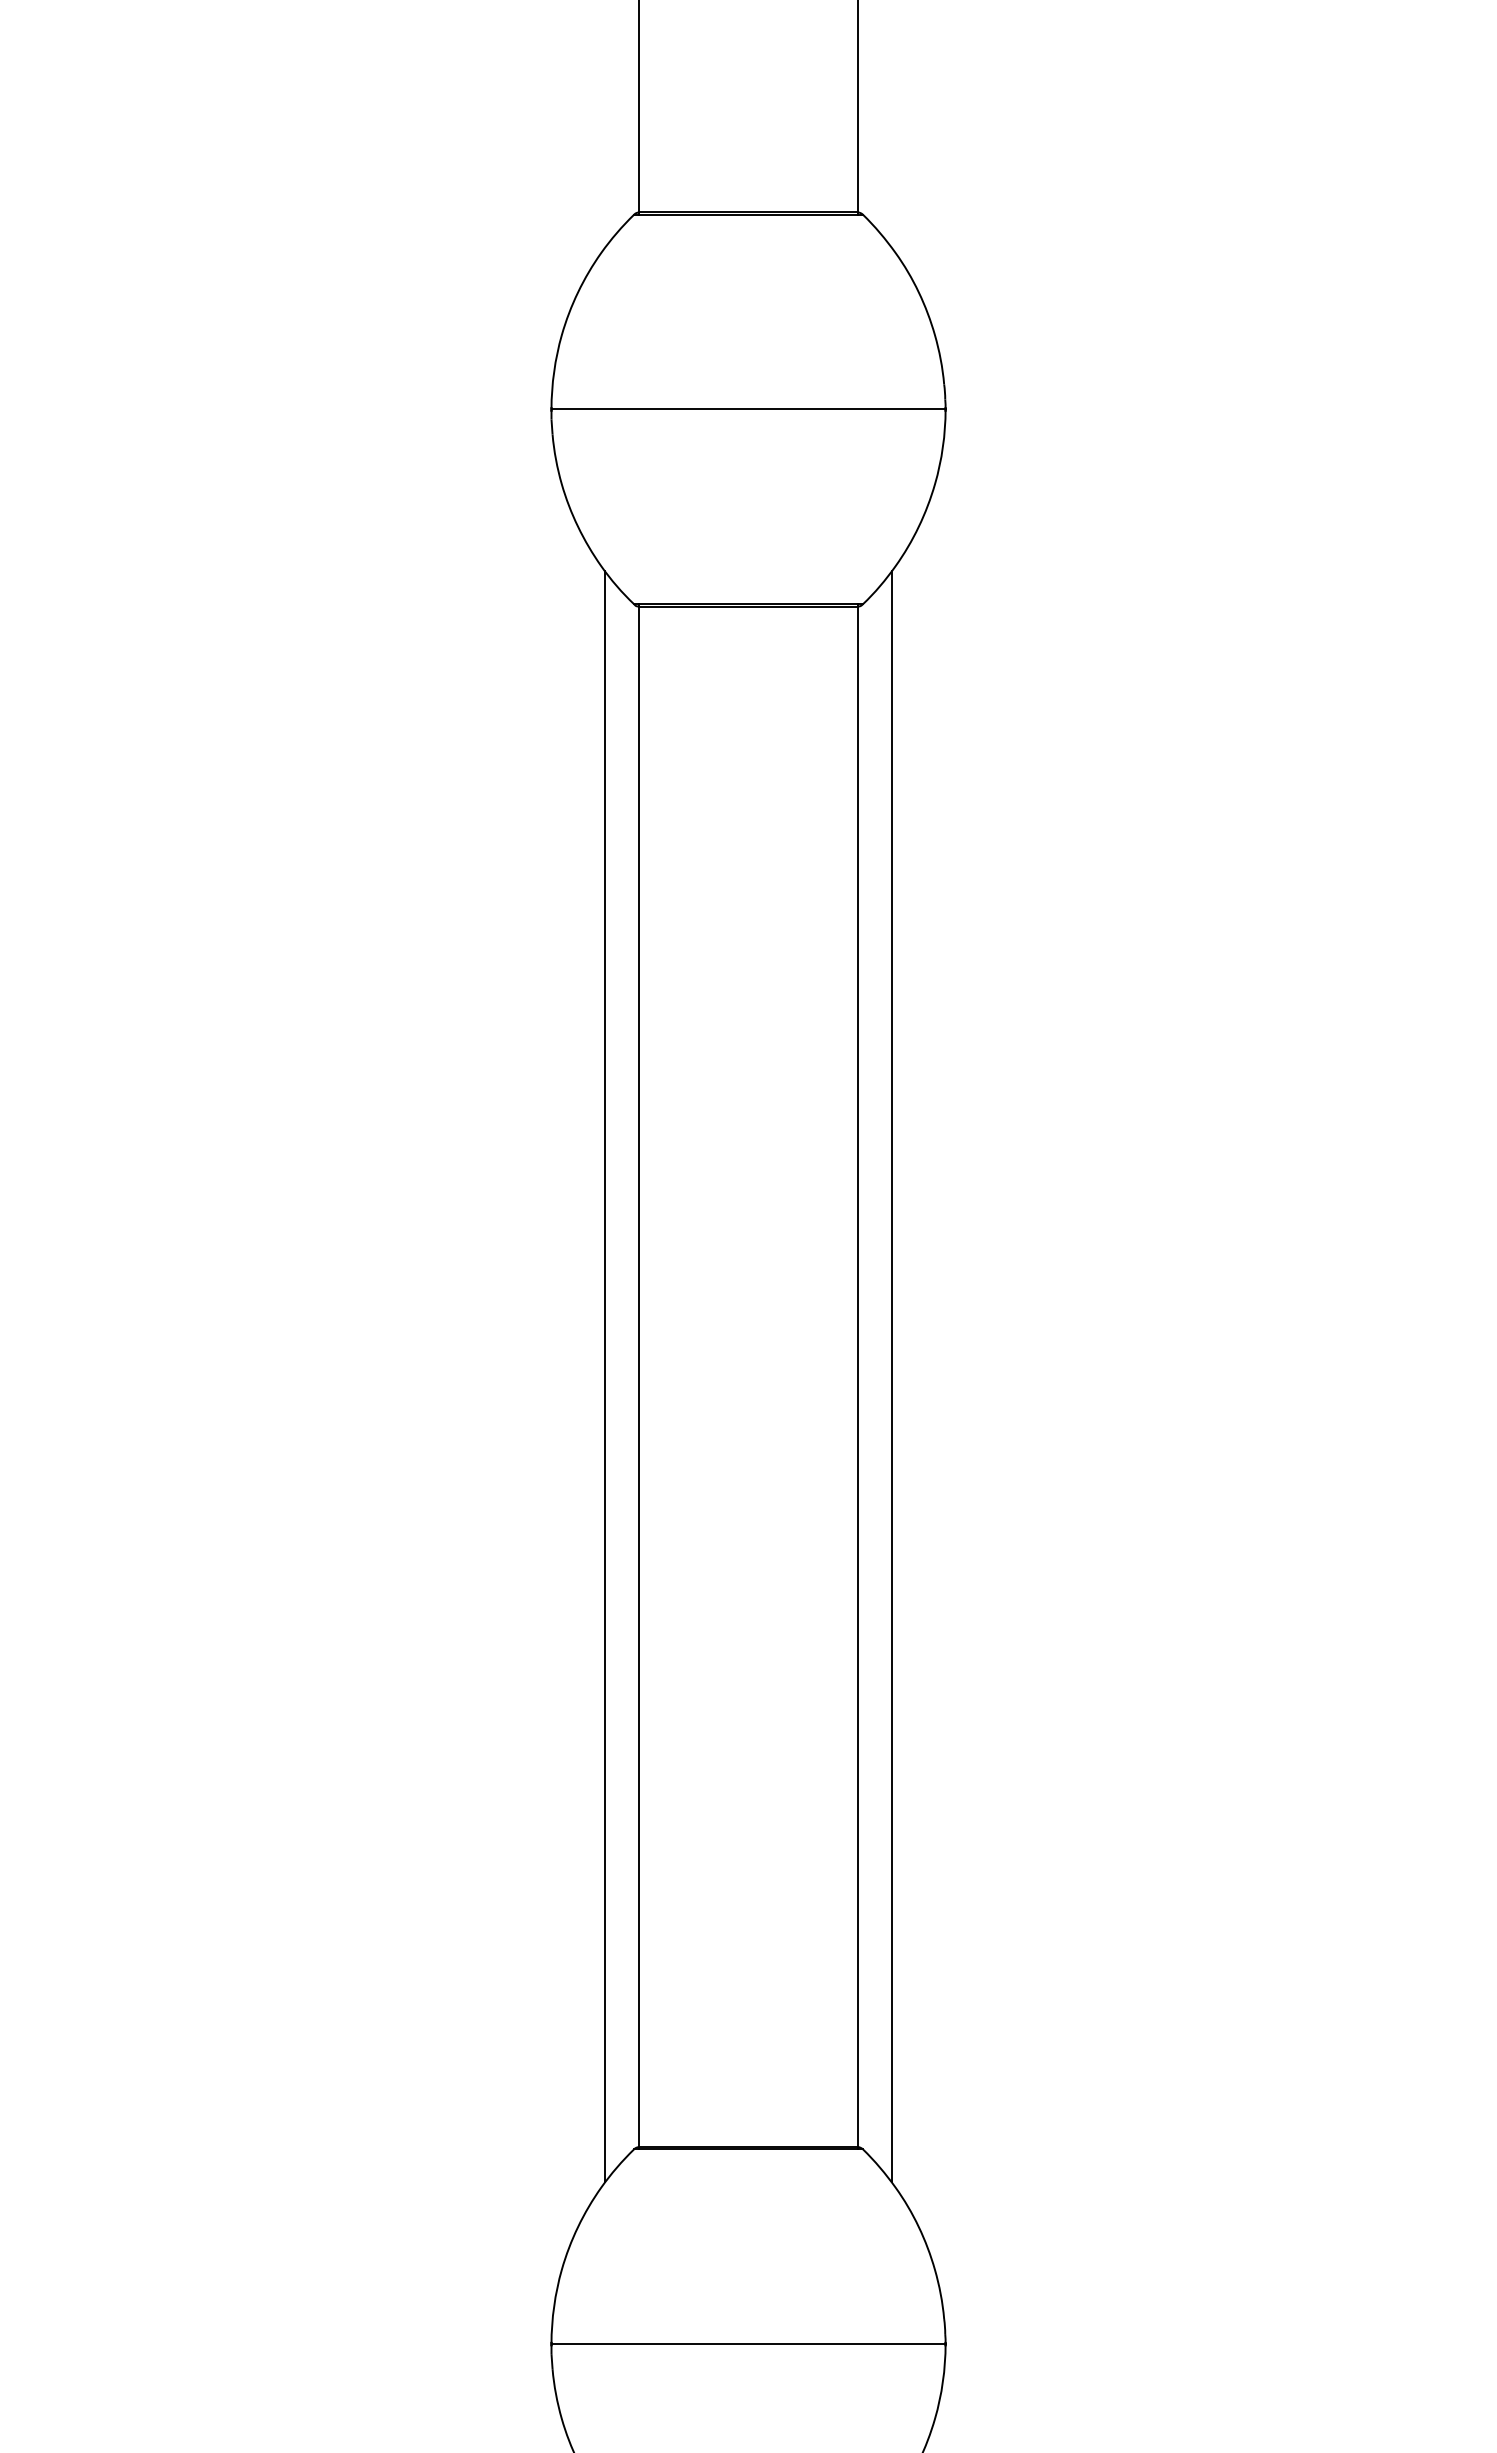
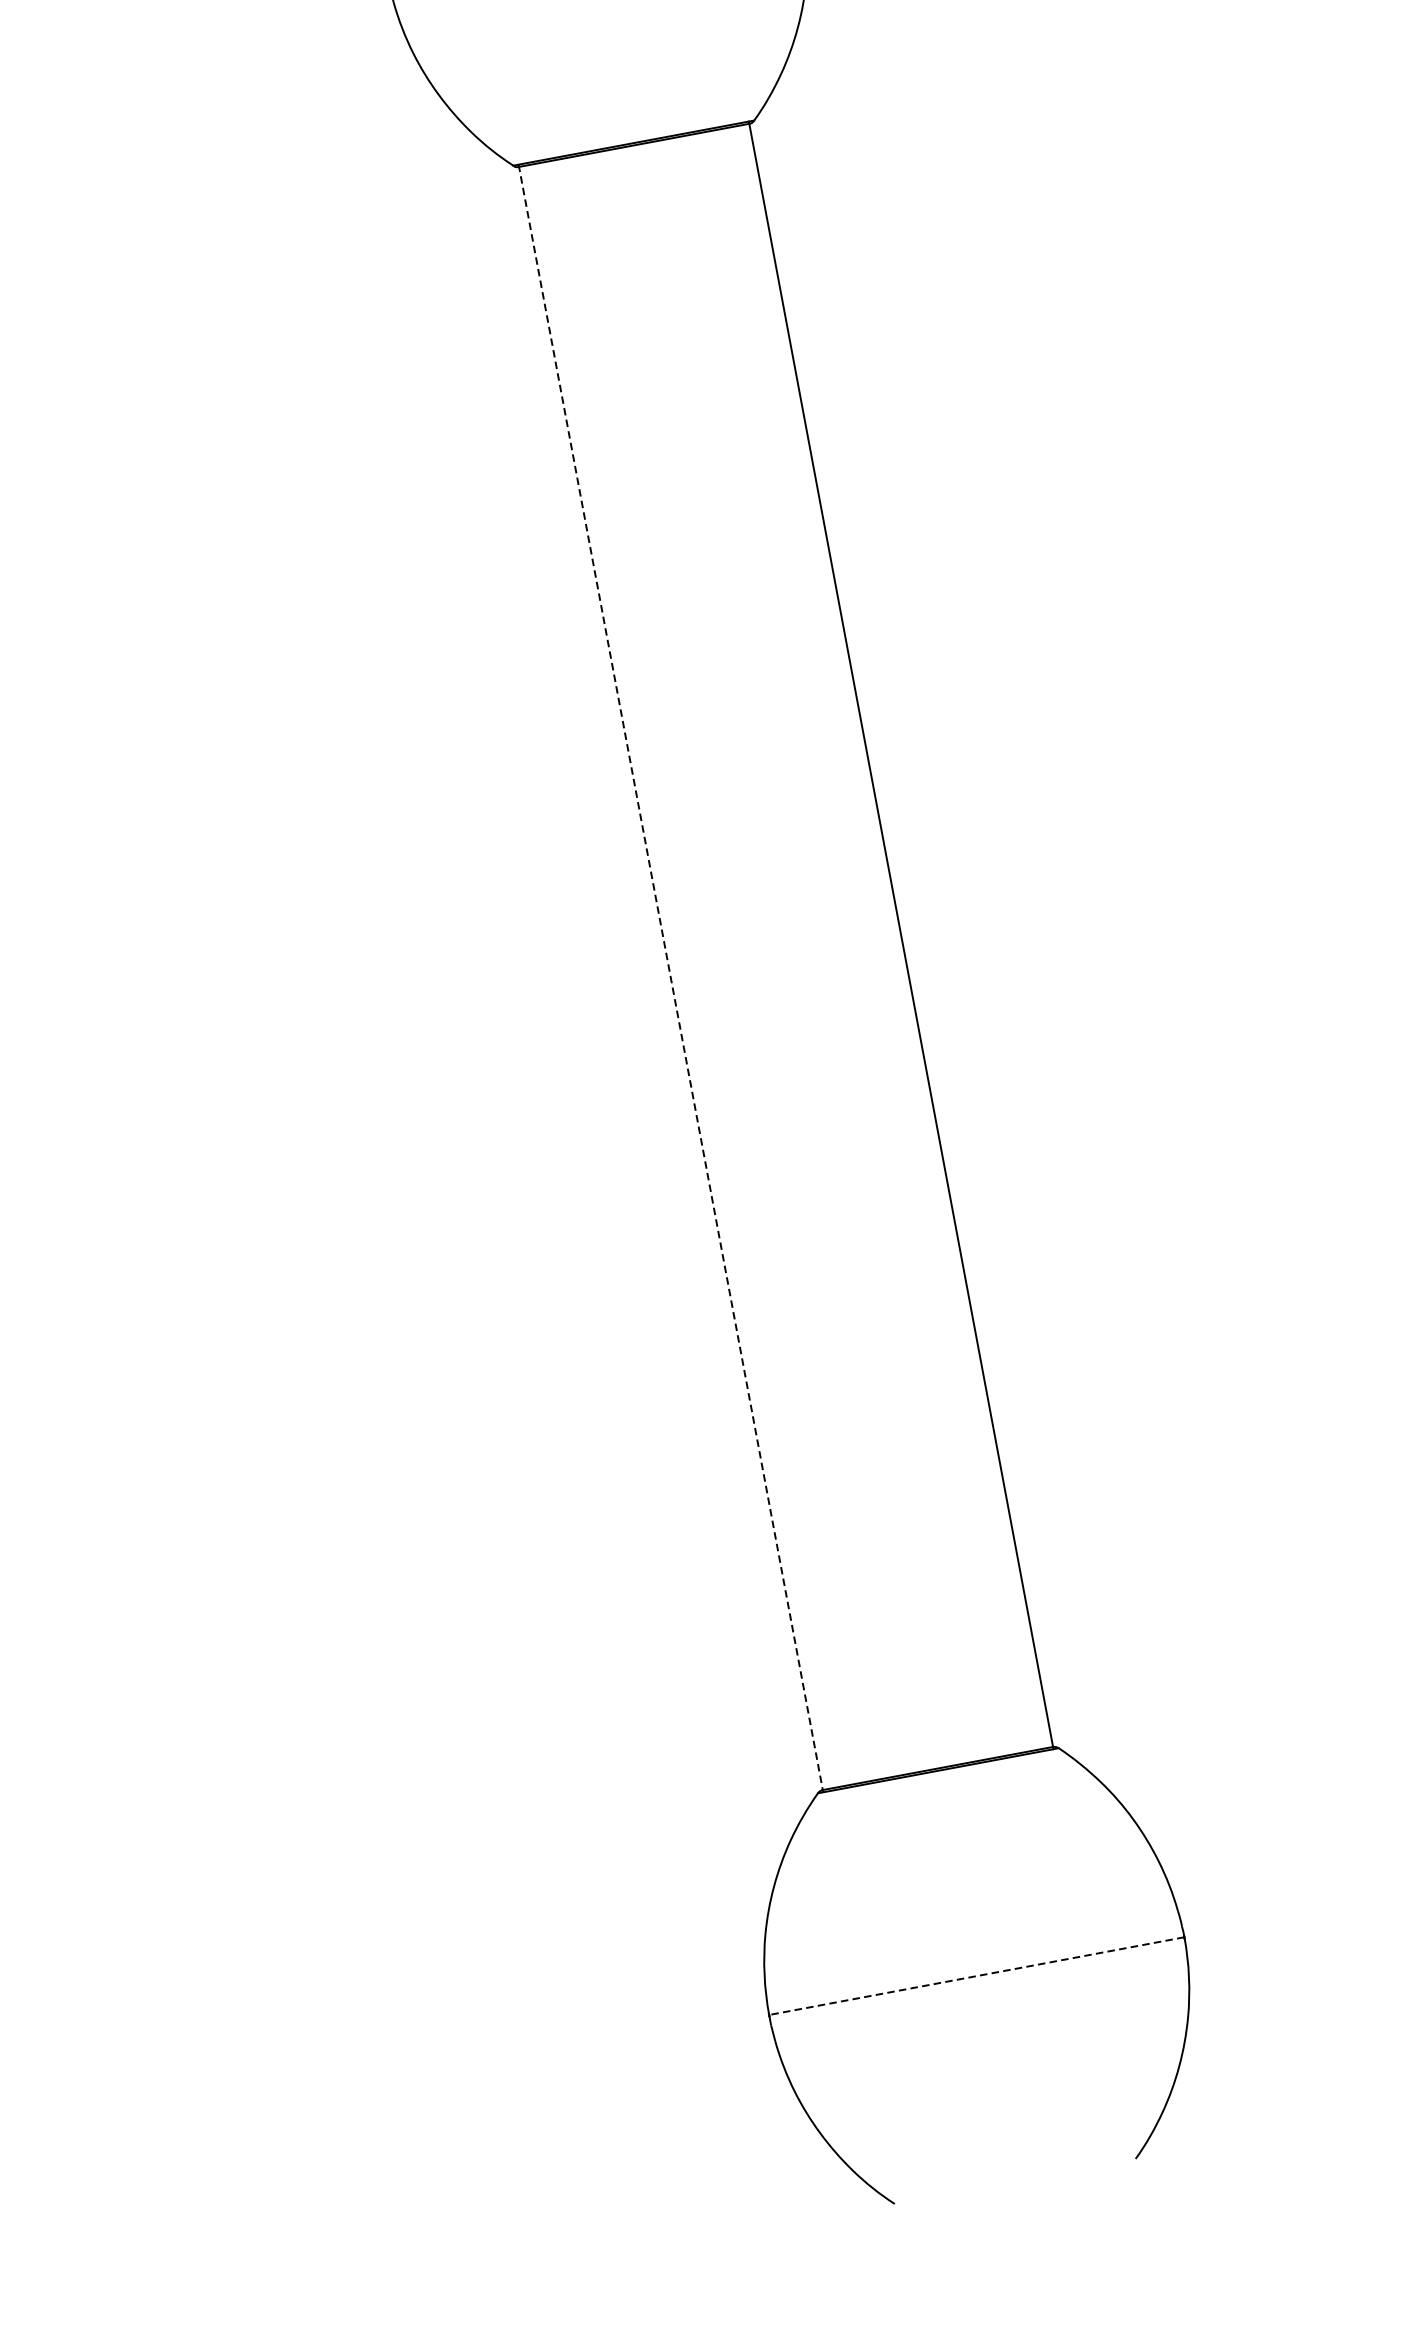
line: (605, 1376) -> (635, 984), removed
line: (891, 1376) -> (936, 928), removed
line: (639, 1377) -> (671, 979), solid -> dashed
line: (748, 2344) -> (976, 1976), solid -> dashed

